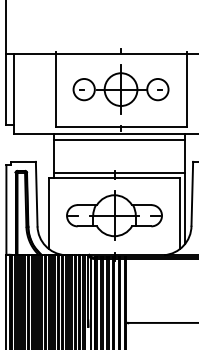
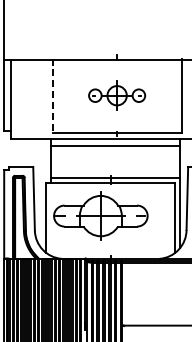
line: (55, 89) -> (52, 95), solid -> dashed
part: (120, 89) -> (116, 95), size x0.6
part: (114, 215) -> (100, 215), moved

